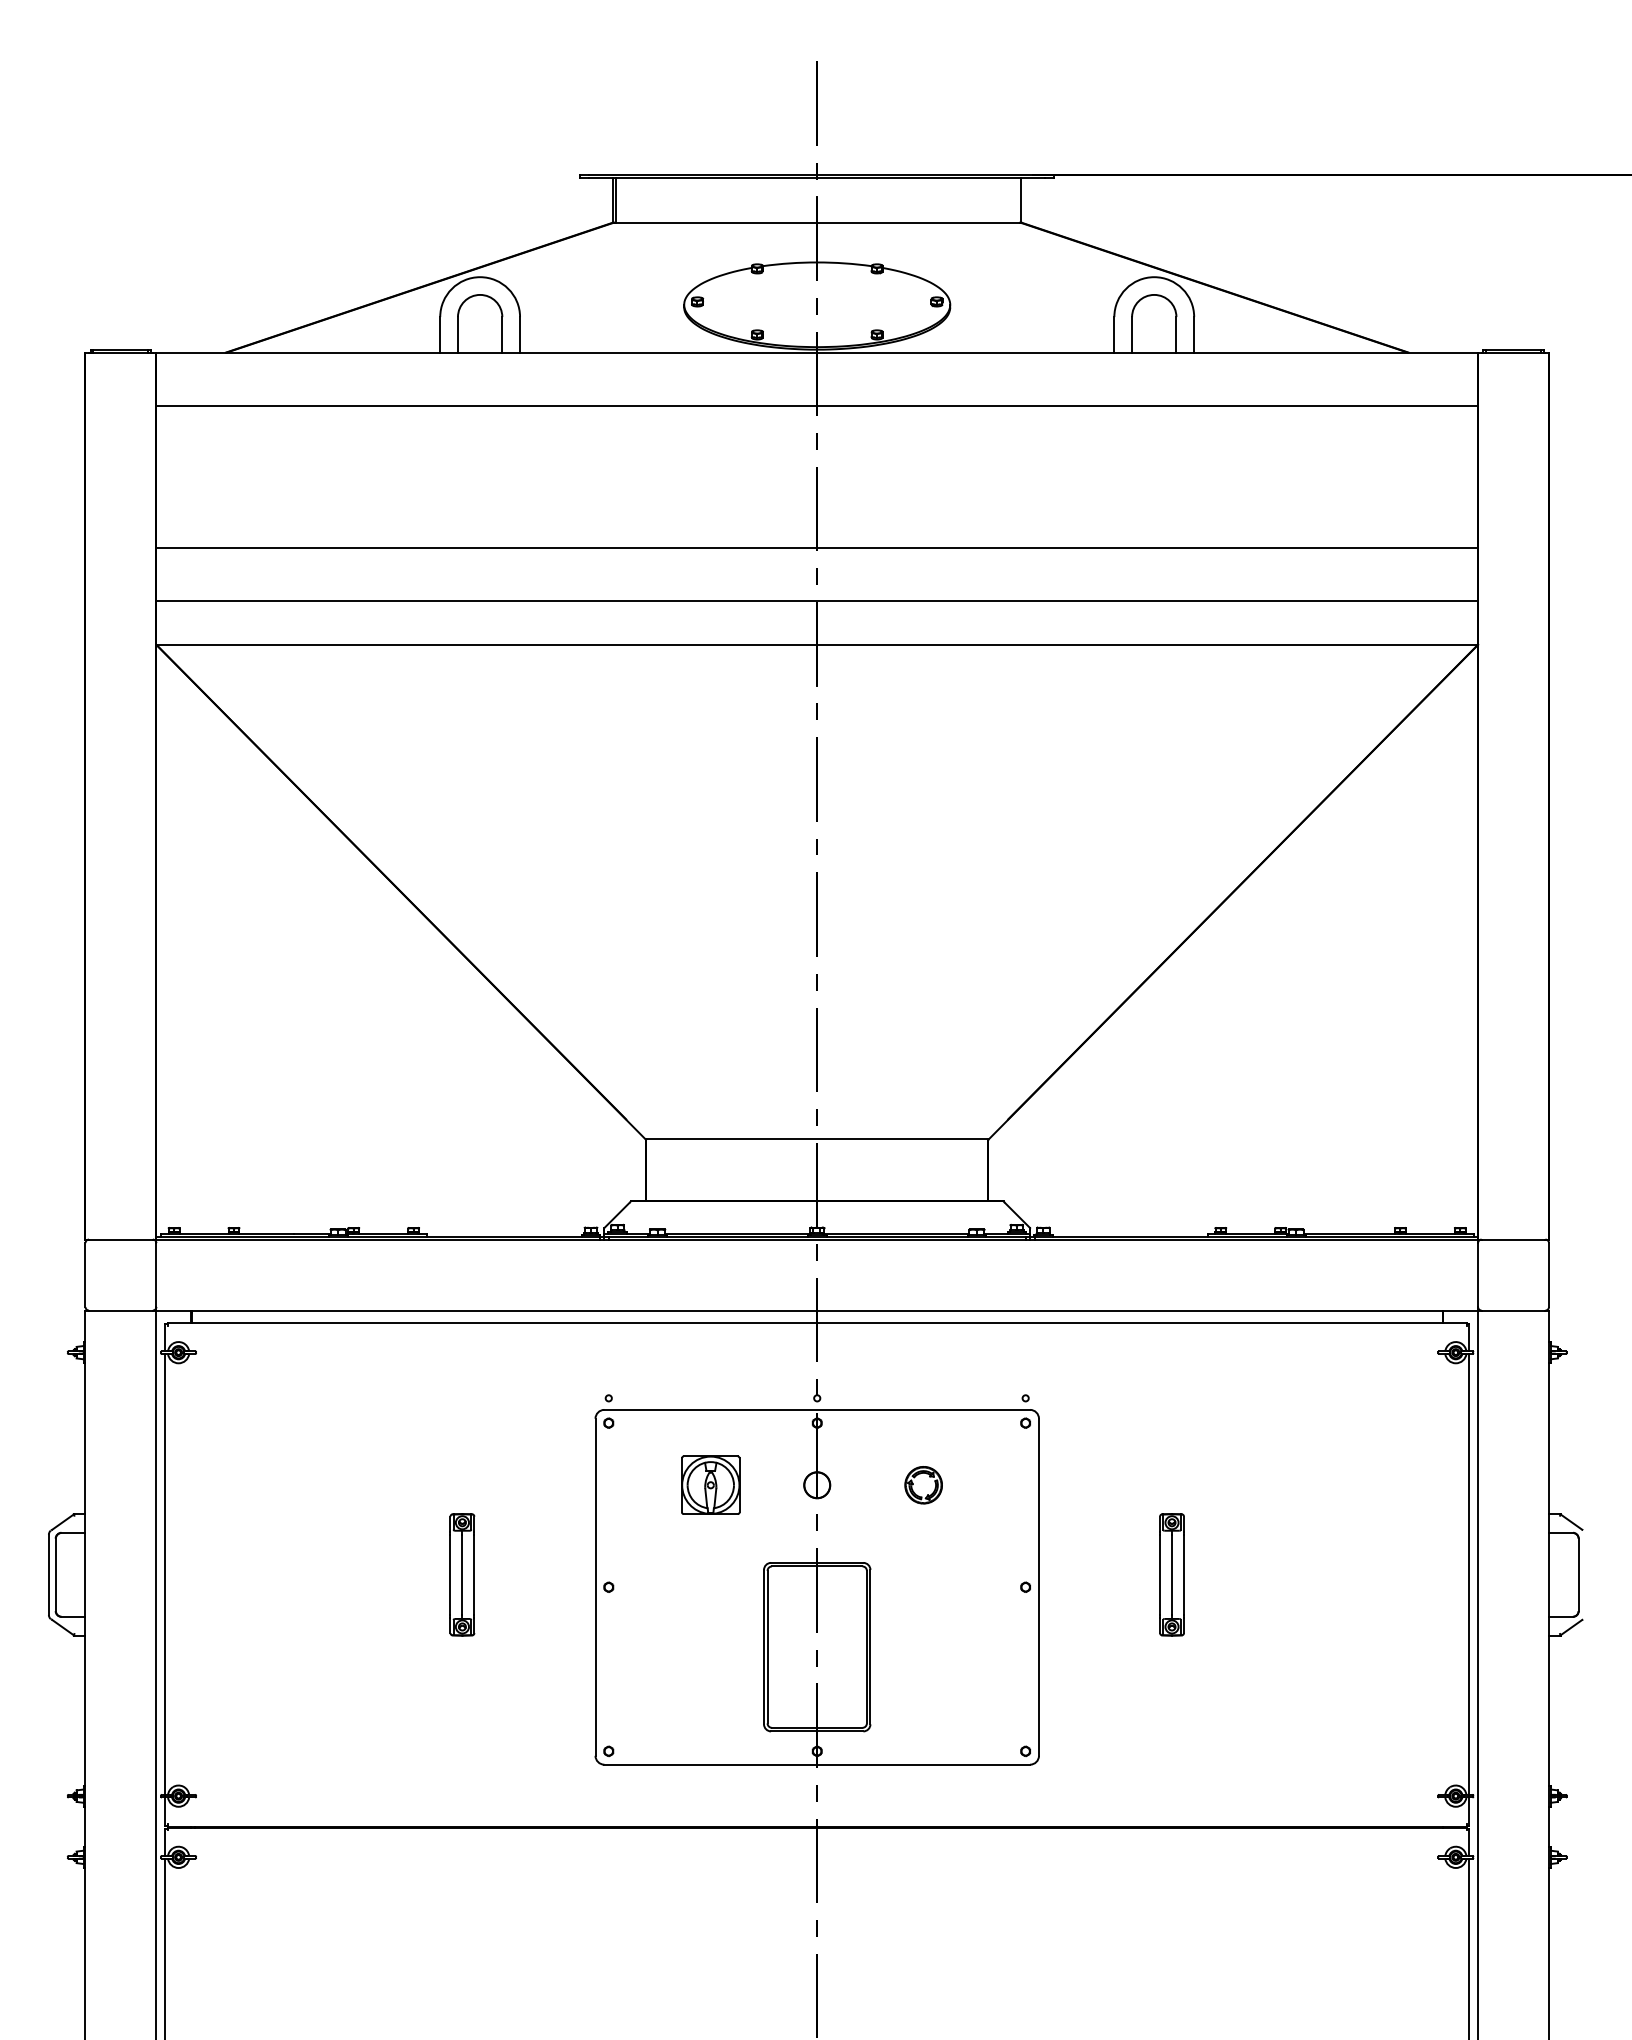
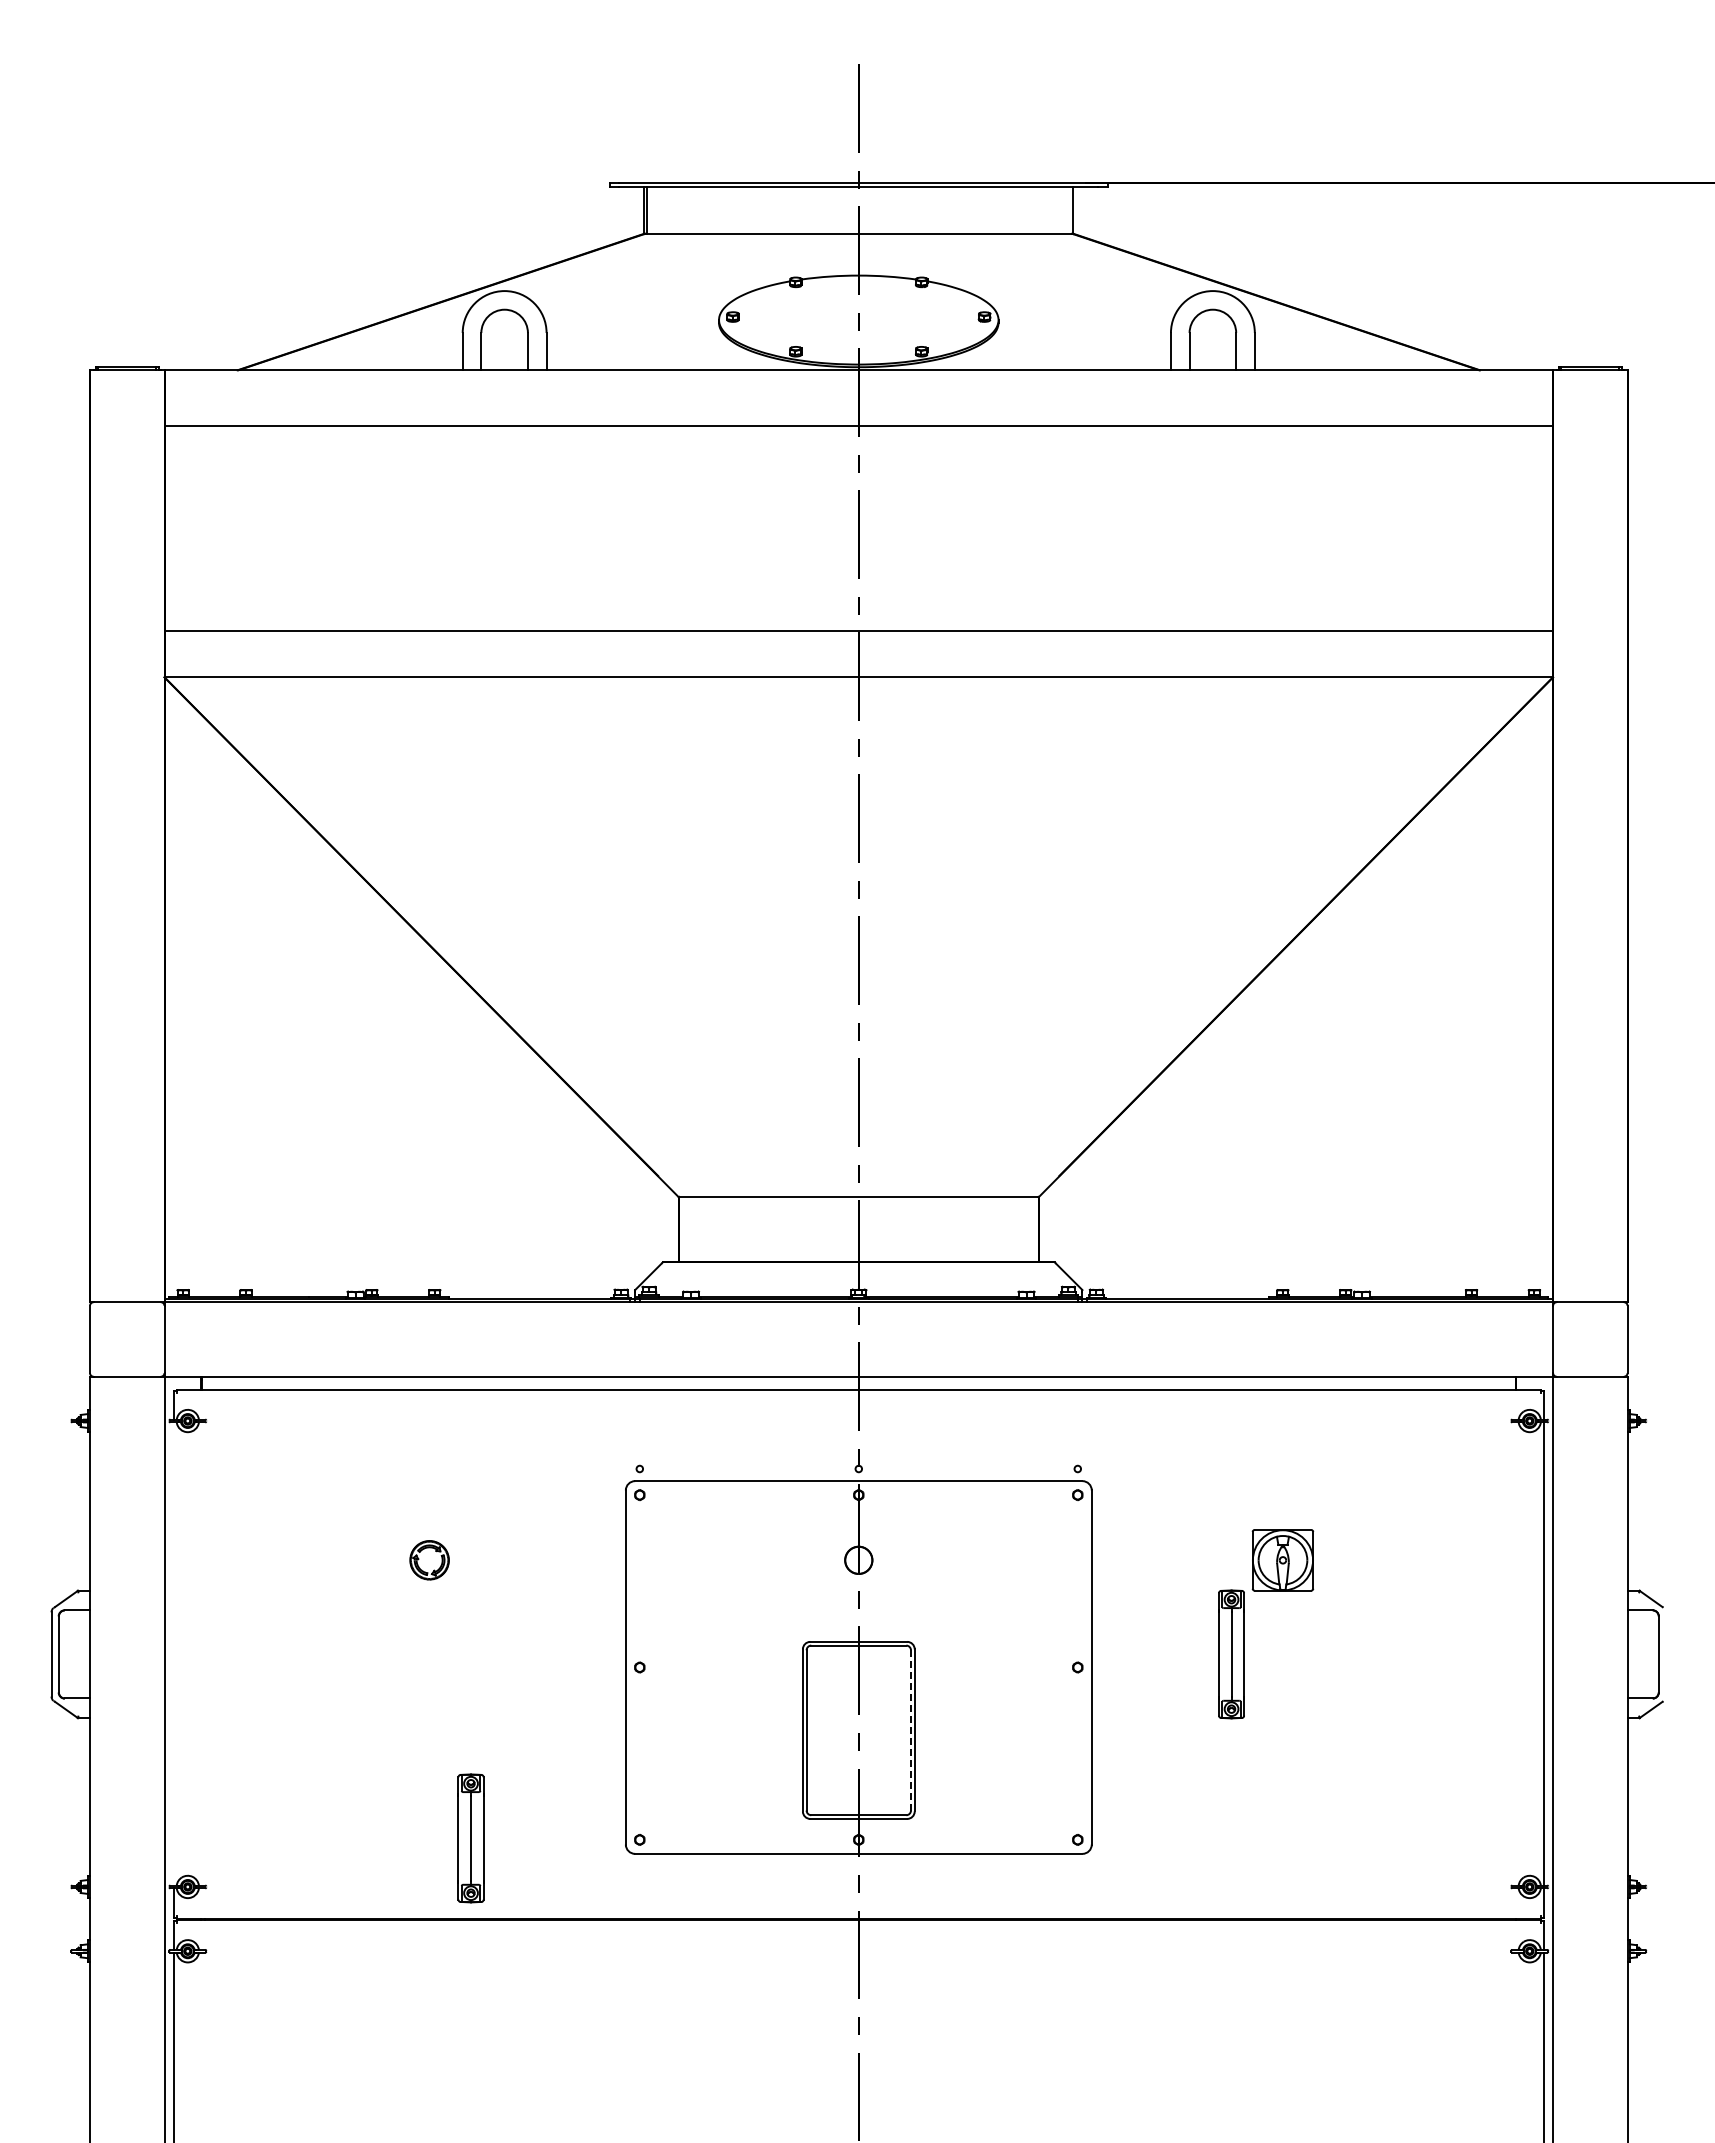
line: (816, 547) -> (858, 575), removed
part: (710, 1485) -> (1282, 1560), moved
part: (923, 1485) -> (429, 1560), moved
line: (164, 1573) -> (173, 1653), removed
part: (461, 1574) -> (470, 1838), moved
line: (866, 1646) -> (910, 1729), solid -> dashed

